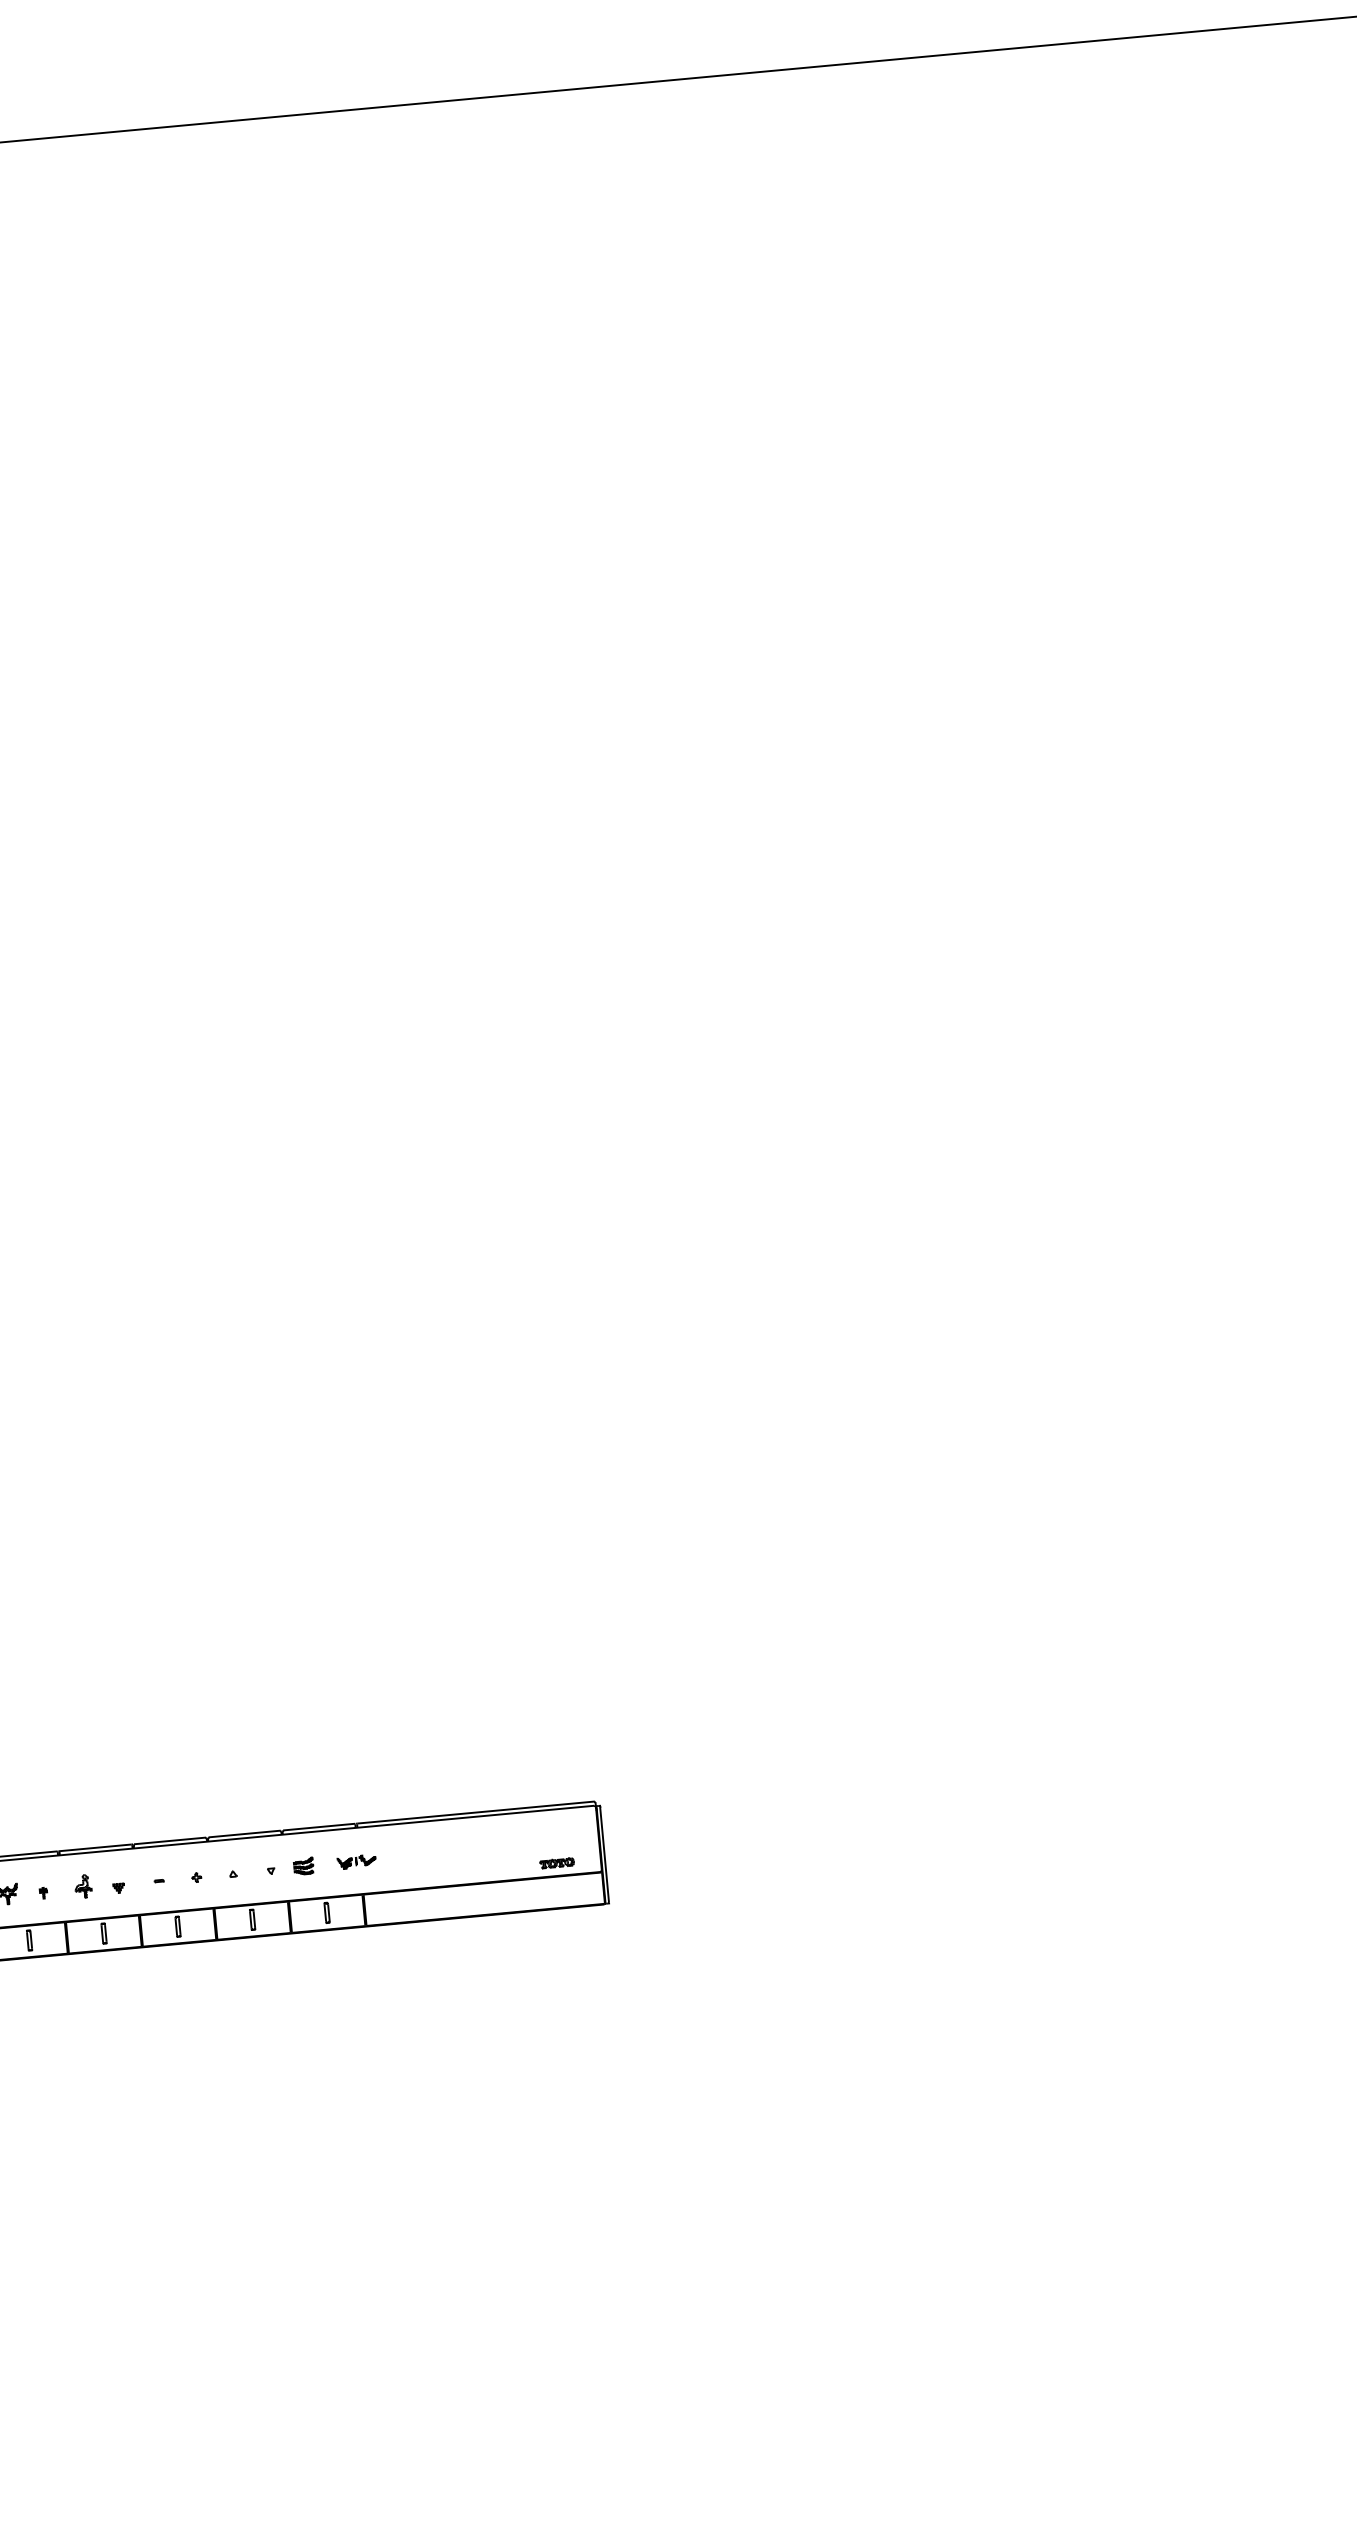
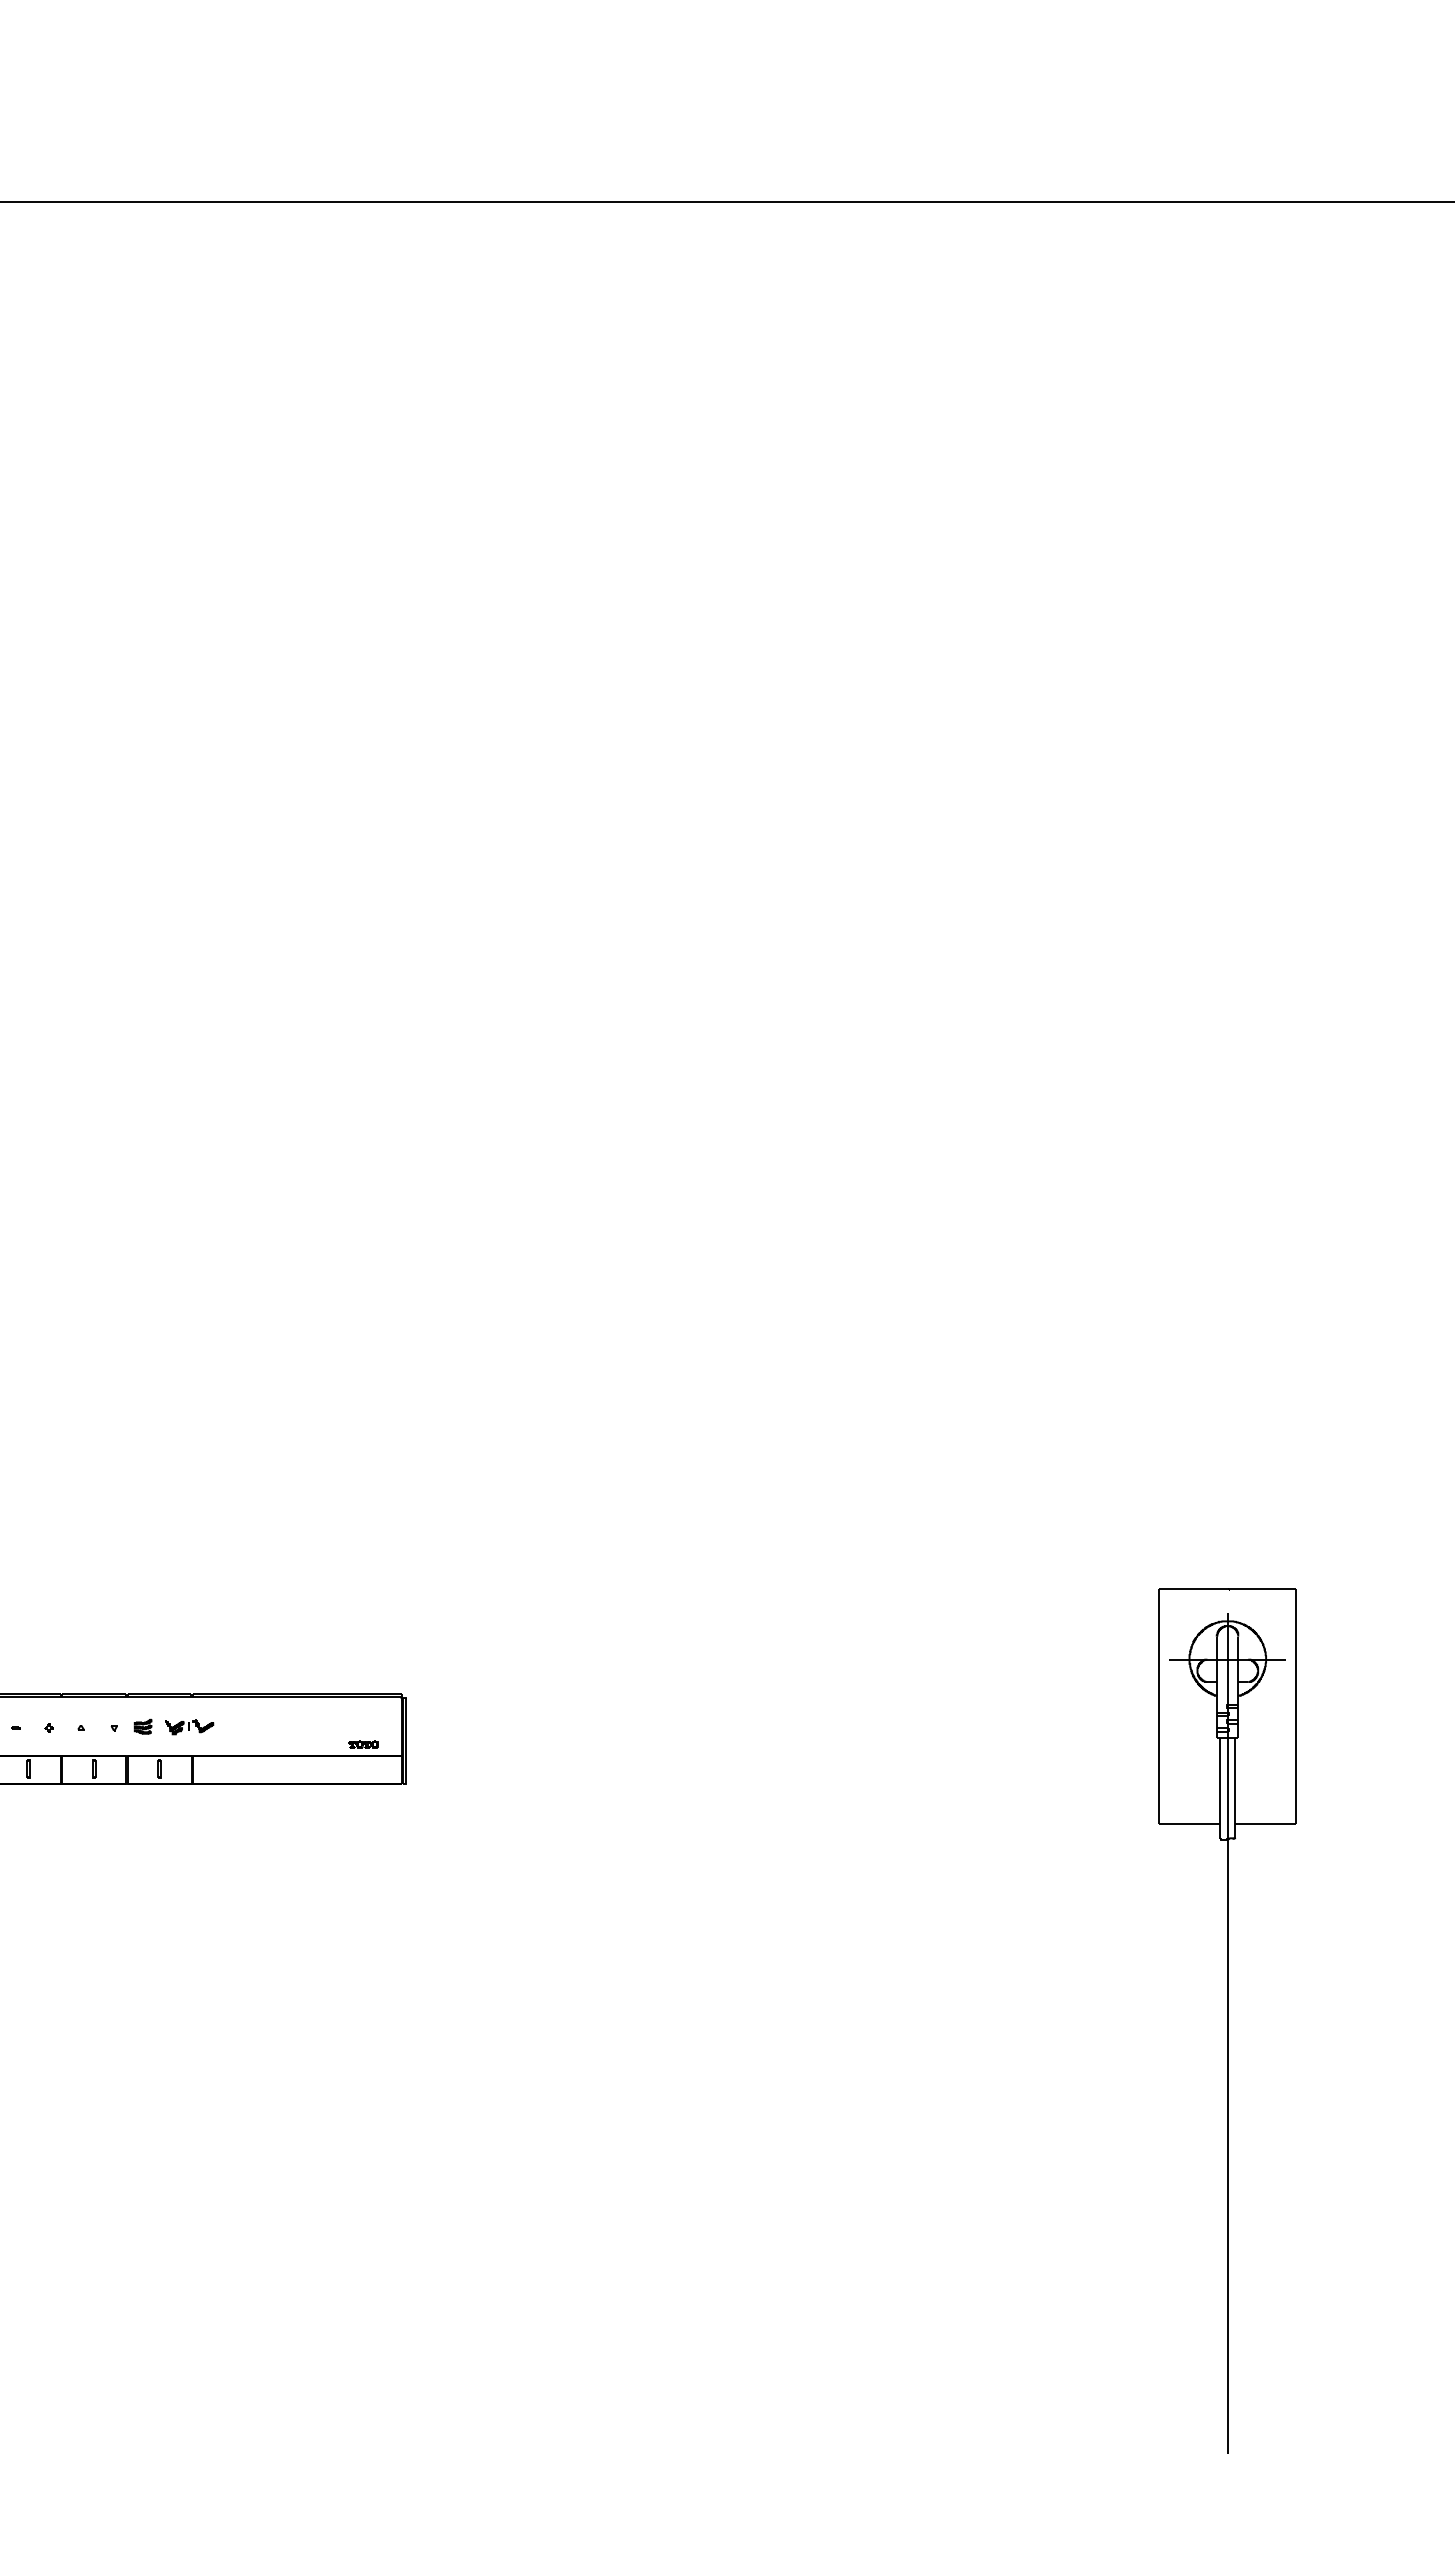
part: (356, 1862) -> (189, 1727), size x1.43

